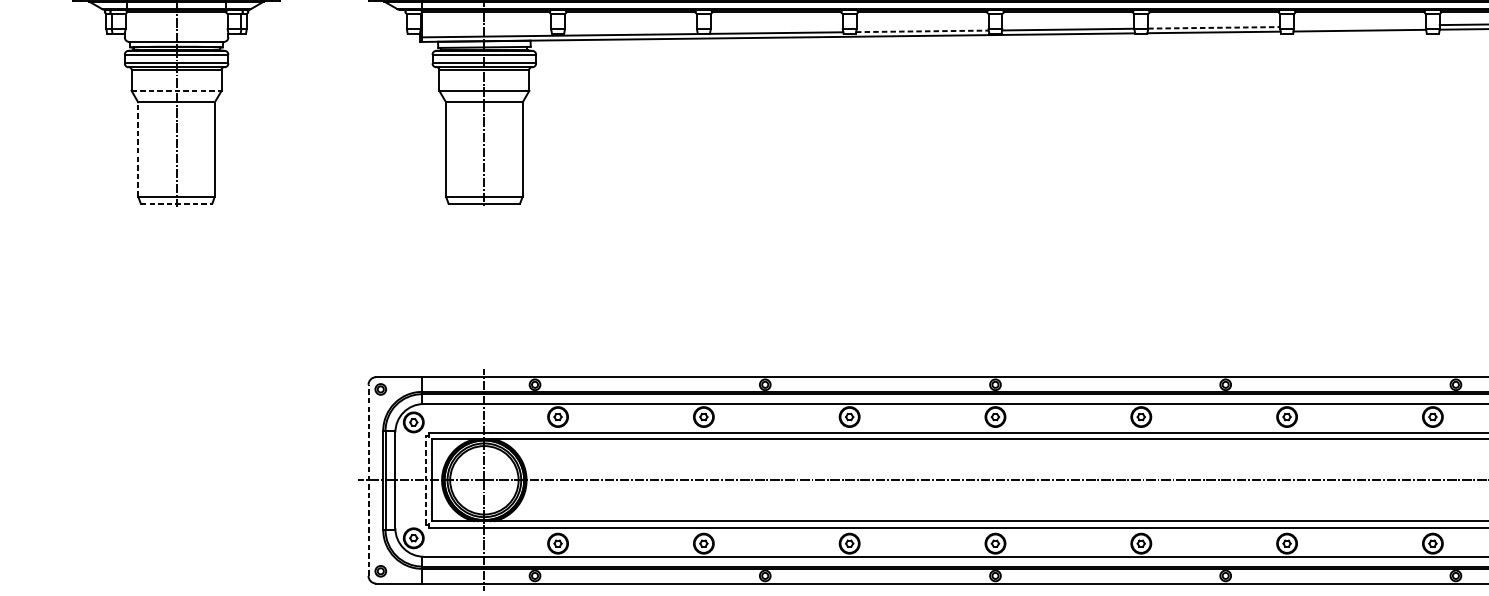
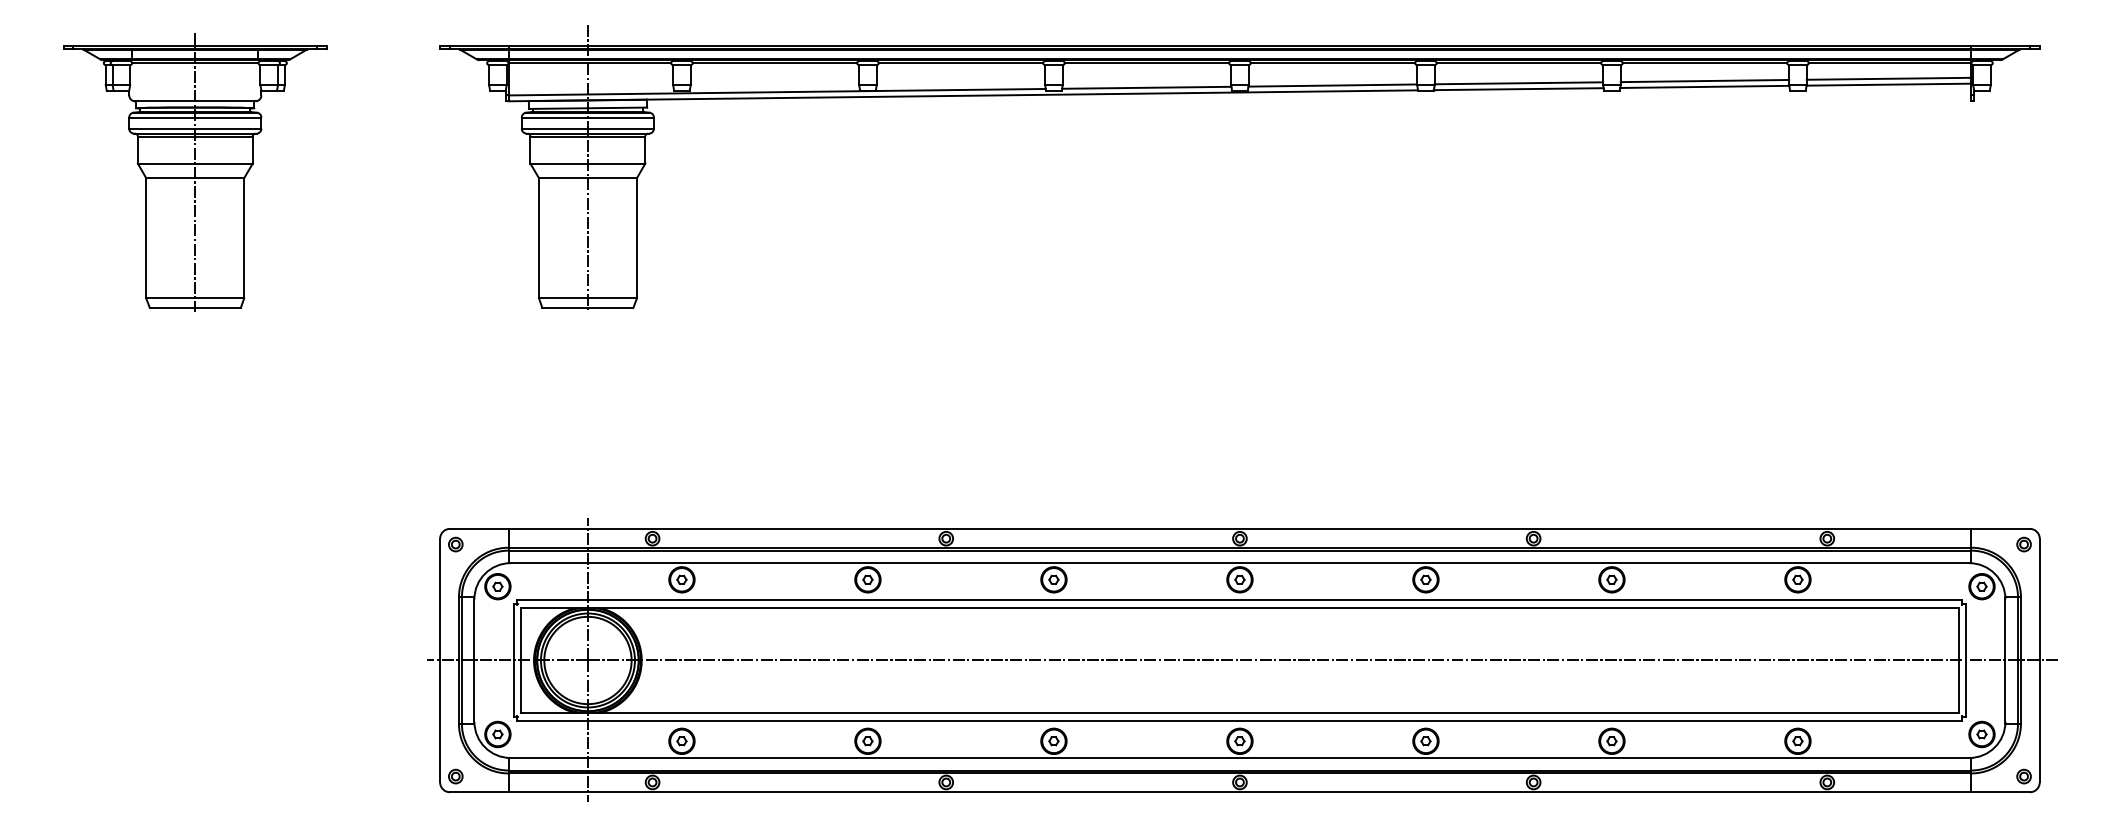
line: (1359, 25) -> (1704, 80), added
line: (1214, 28) -> (1519, 83), dashed -> solid
line: (922, 31) -> (1146, 87), dashed -> solid
line: (176, 90) -> (195, 163), dashed -> solid
line: (138, 148) -> (146, 237), dashed -> solid
line: (176, 203) -> (195, 307), dashed -> solid
line: (368, 480) -> (440, 660), dashed -> solid
line: (426, 480) -> (513, 660), dashed -> solid

